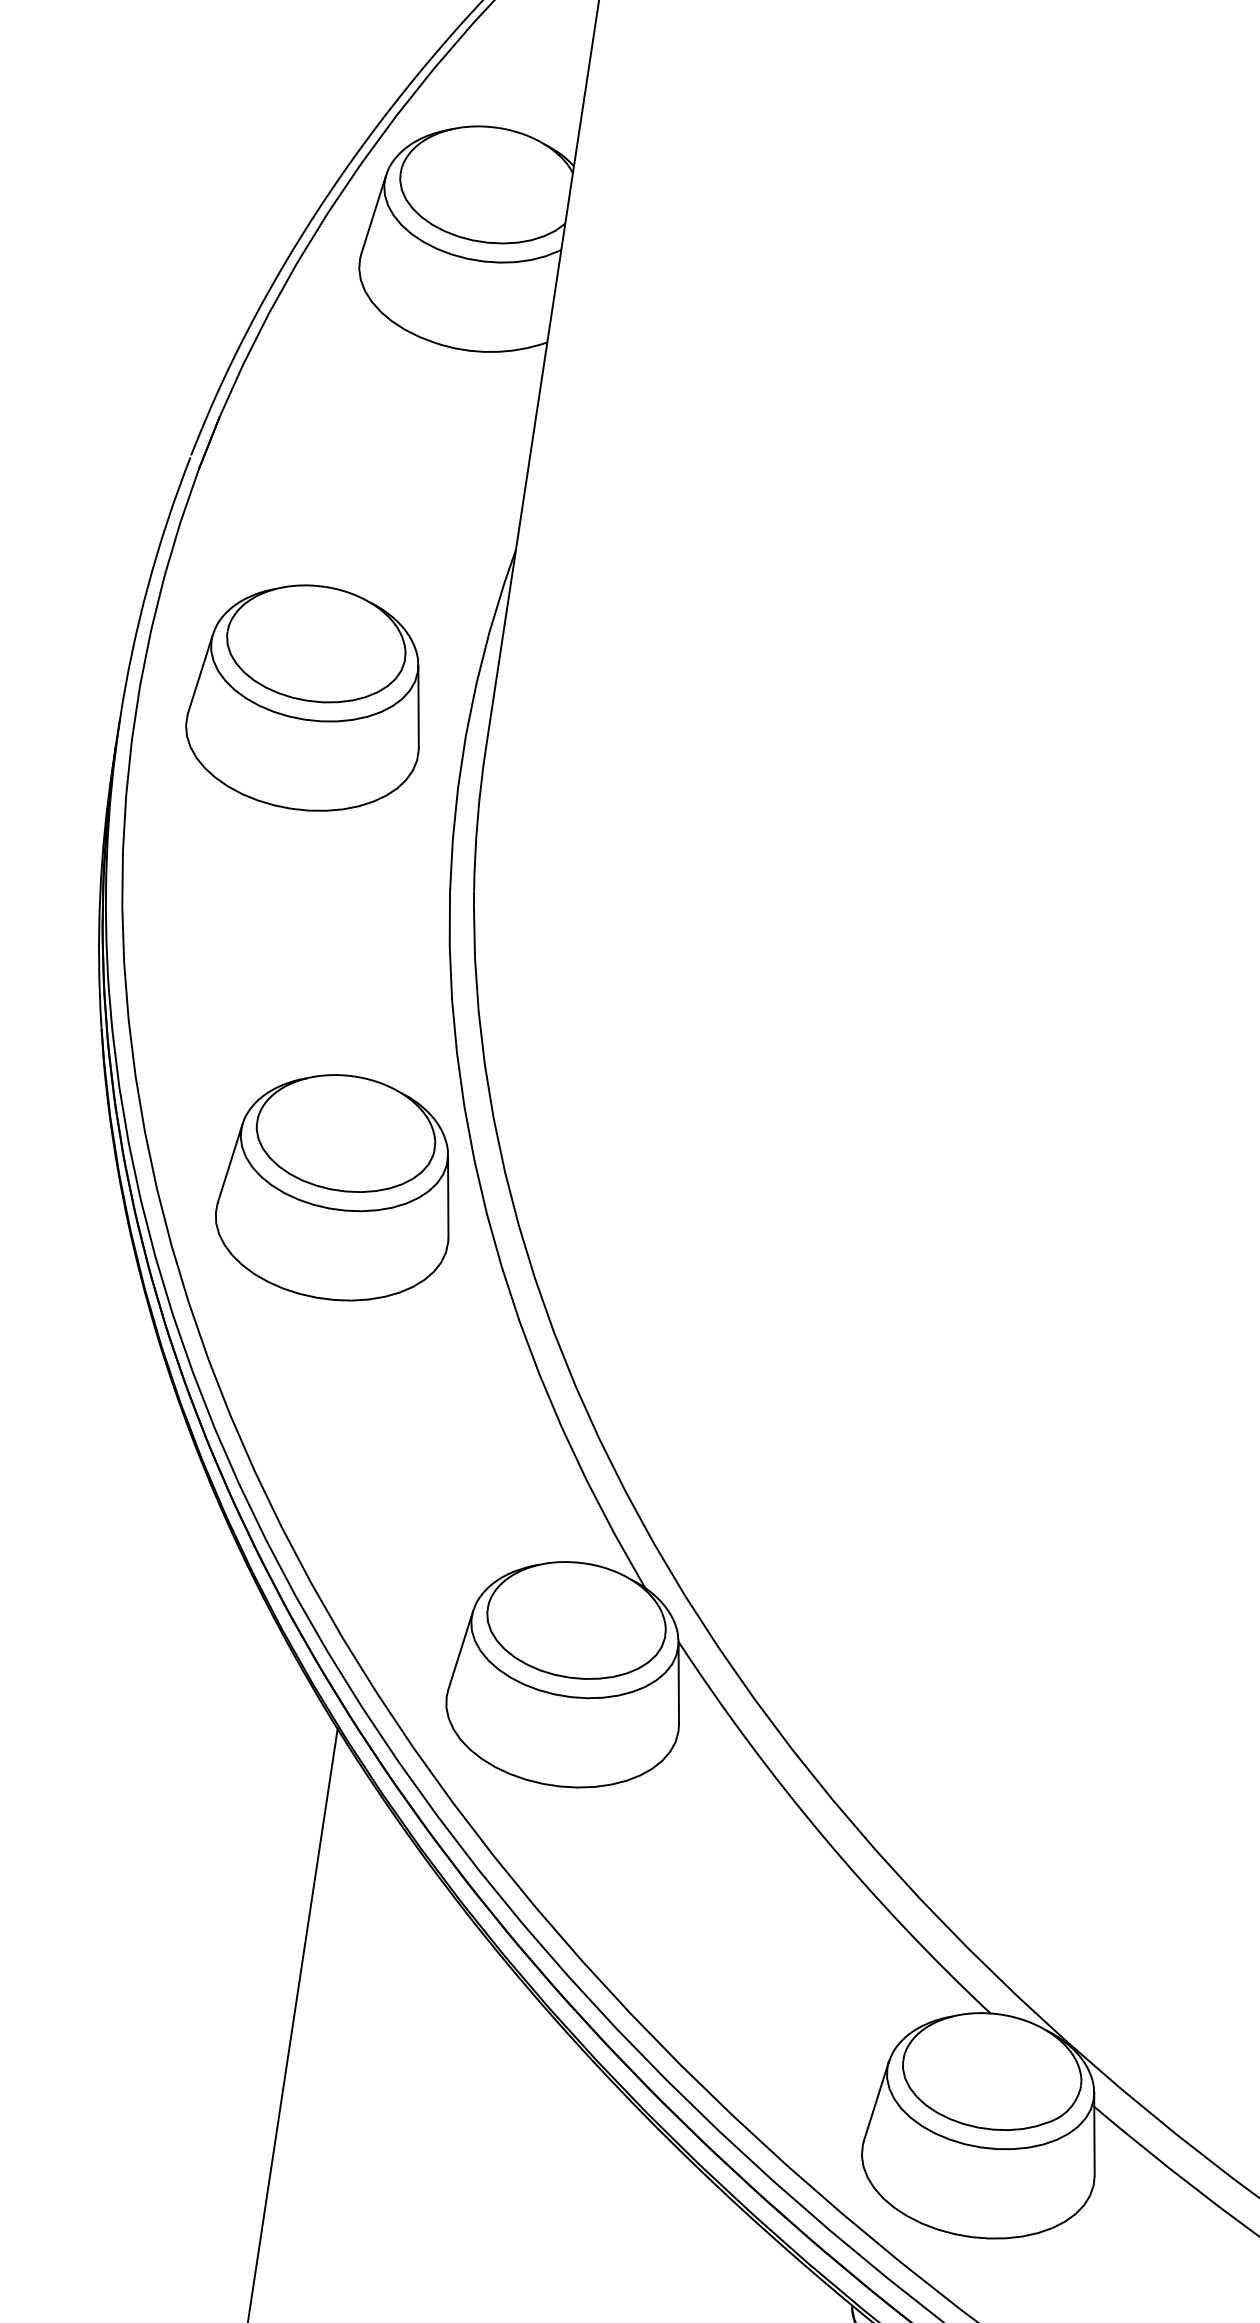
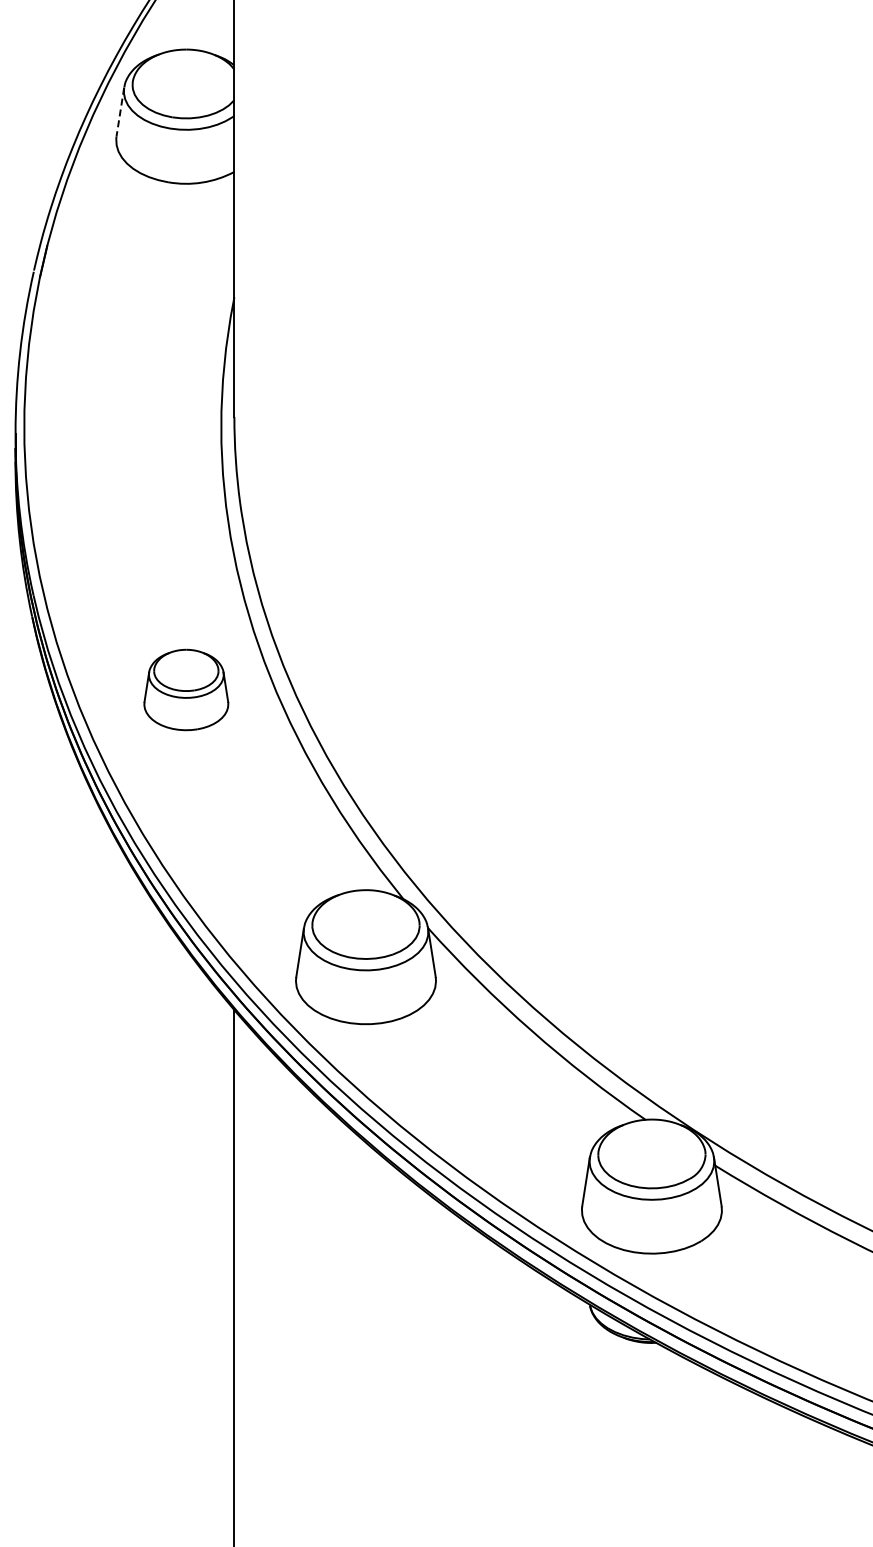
line: (373, 215) -> (120, 112), solid -> dashed
part: (307, 697) -> (124, 403), removed
part: (338, 1186) -> (186, 689), size x0.6

